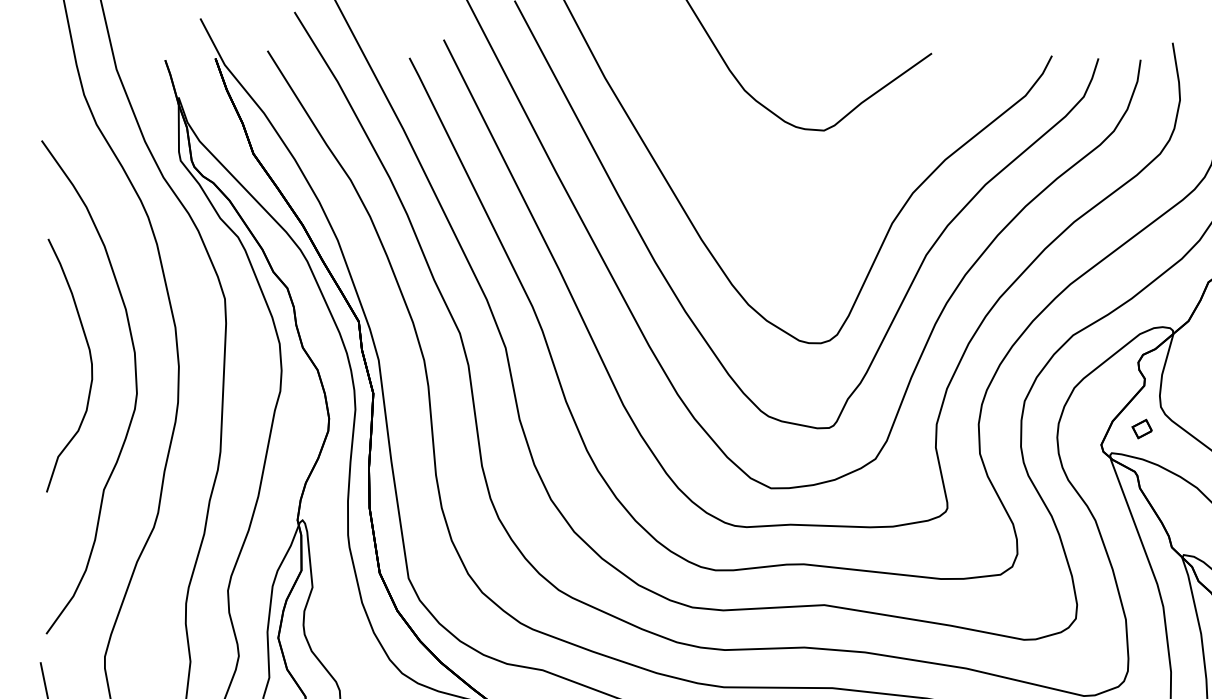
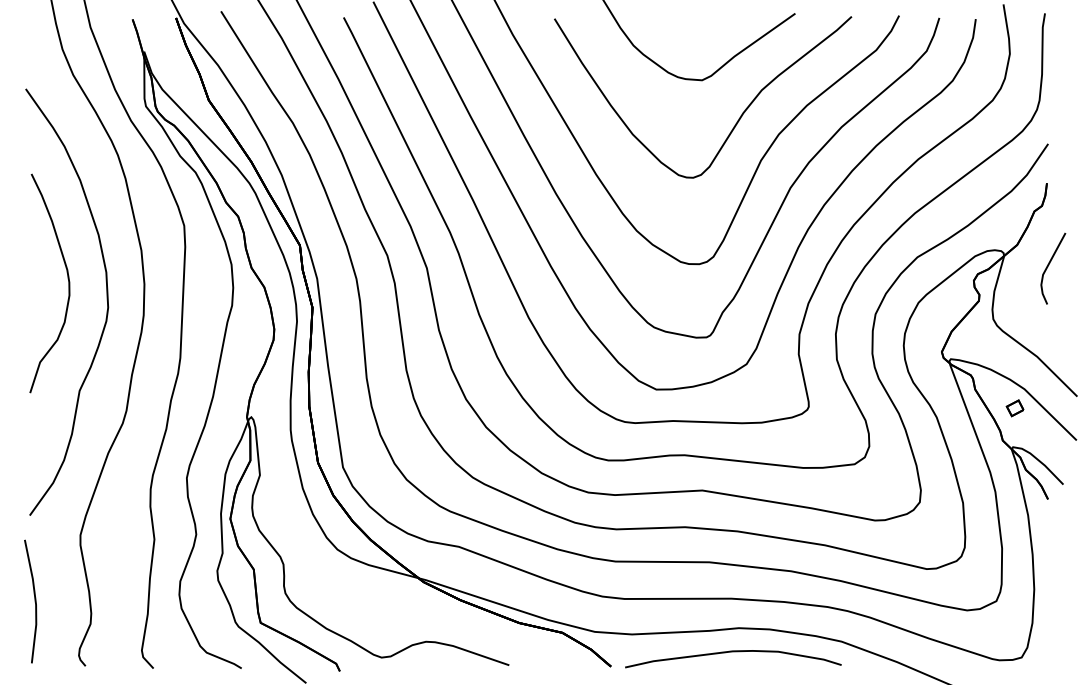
part: (866, 174) -> (738, 118), added
part: (1141, 429) -> (1014, 408), moved

